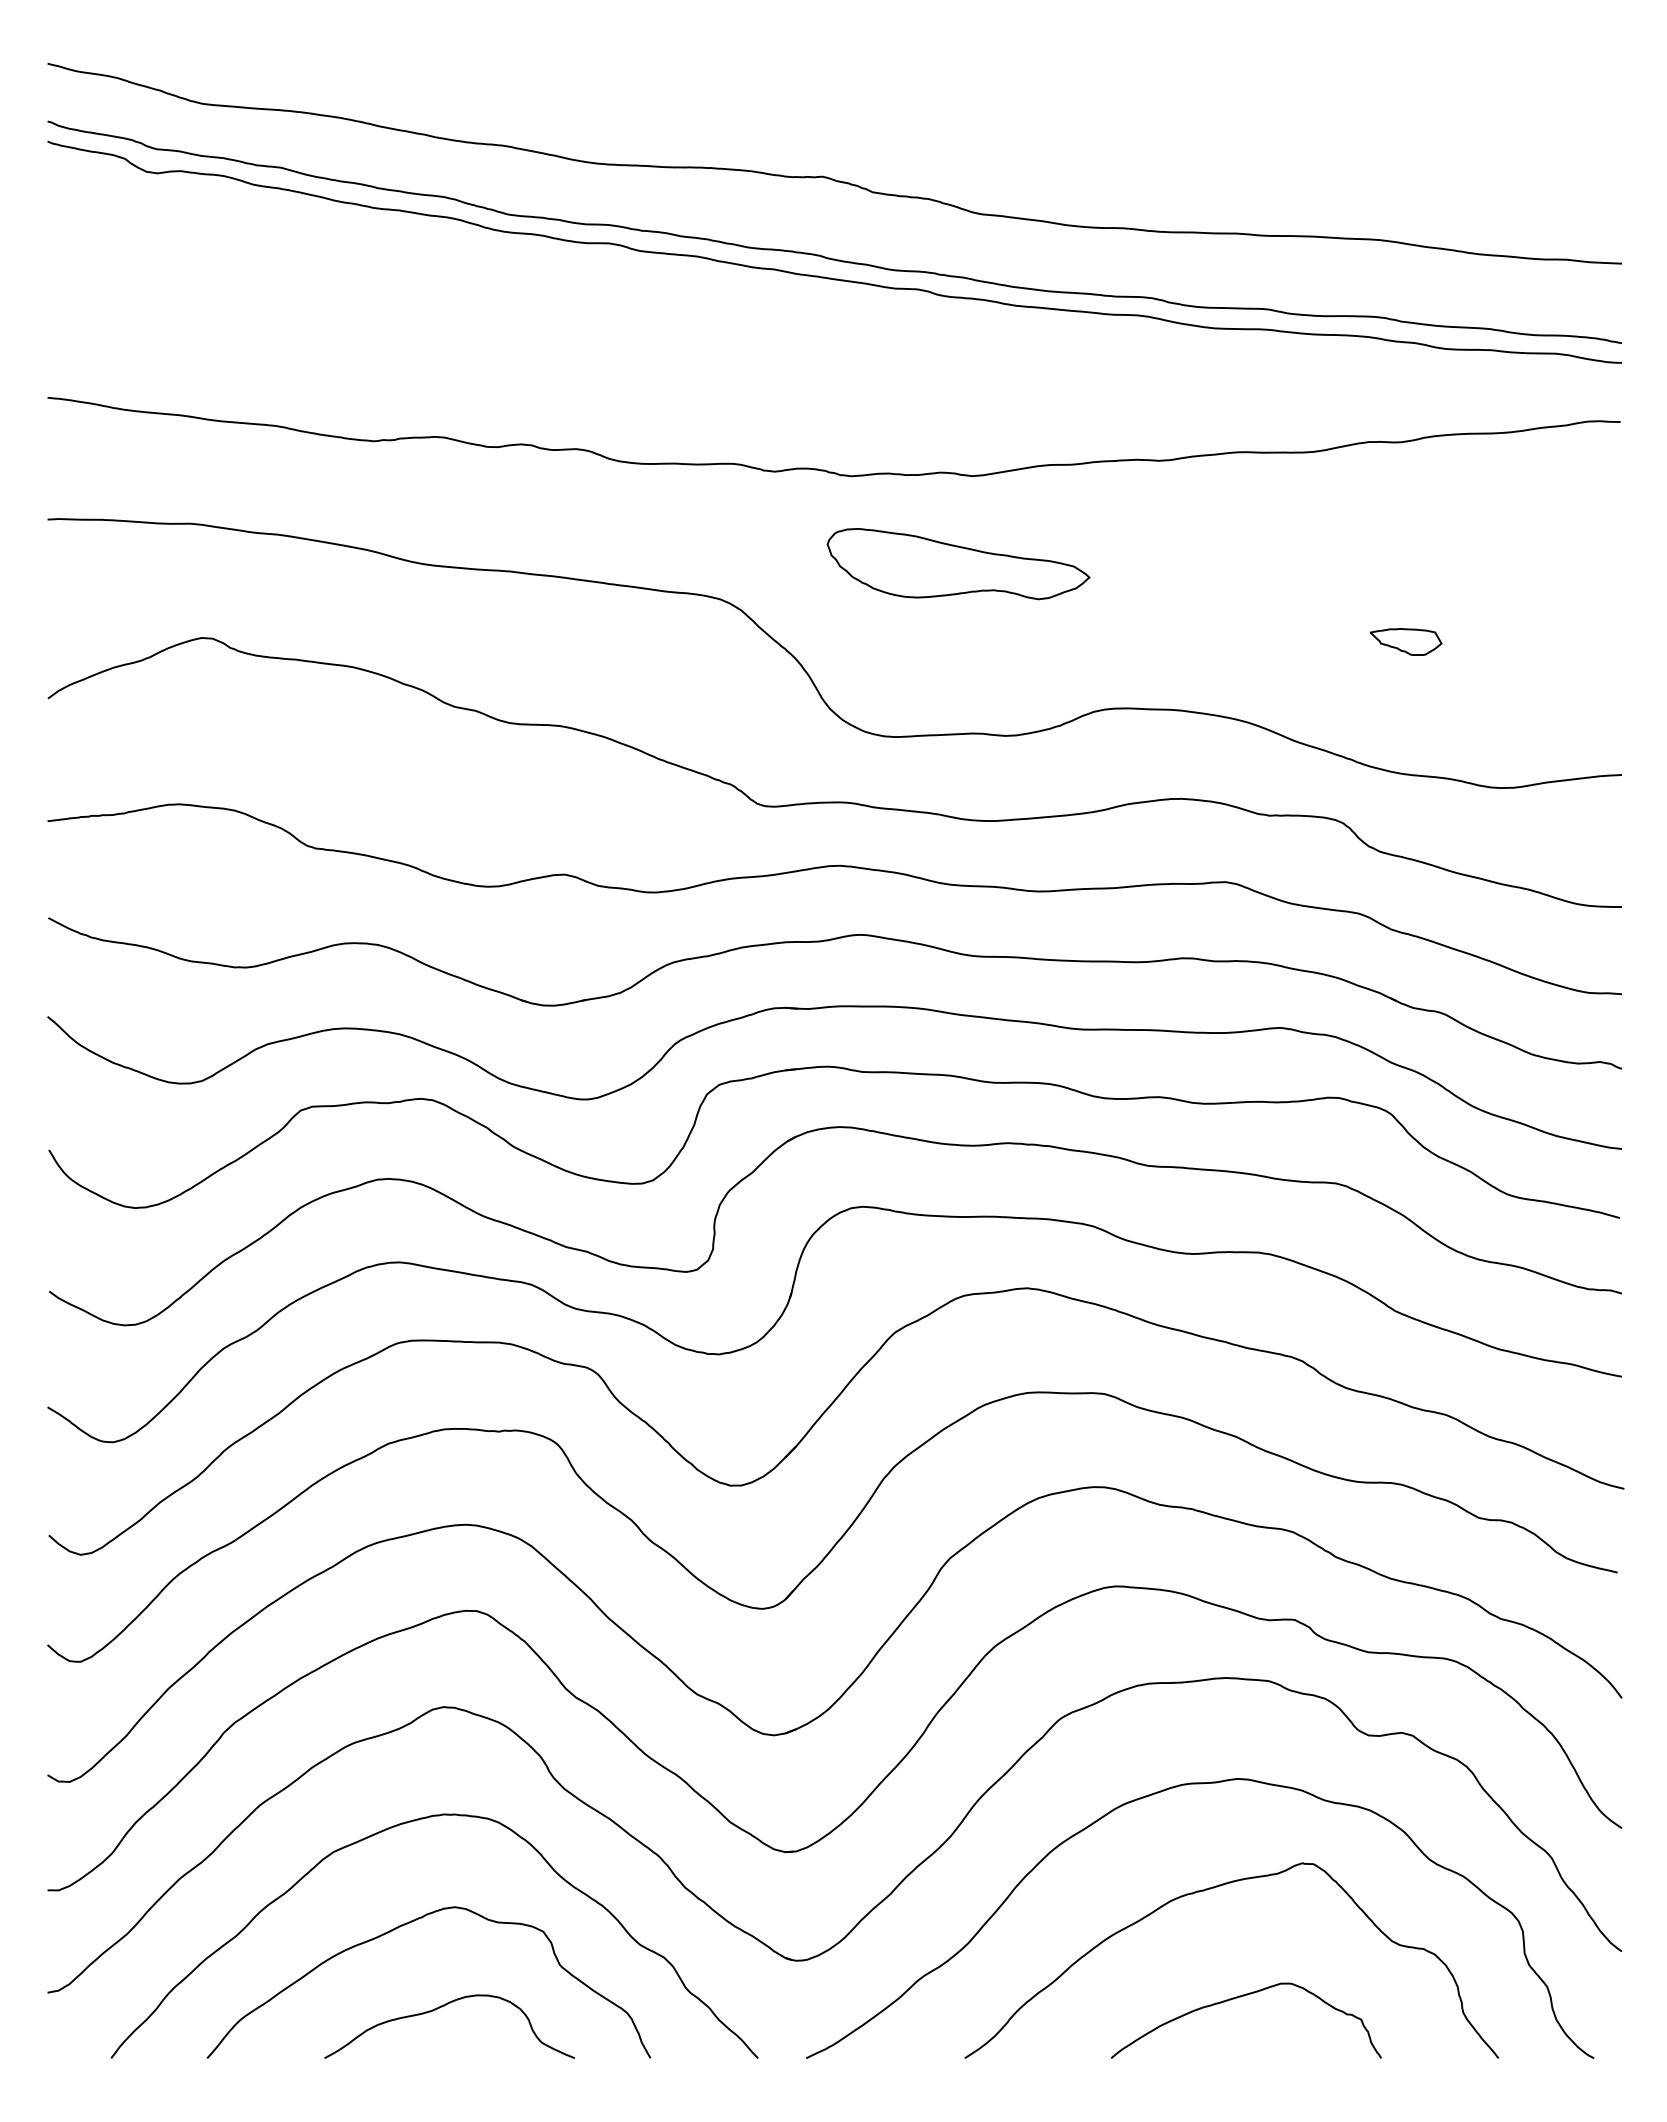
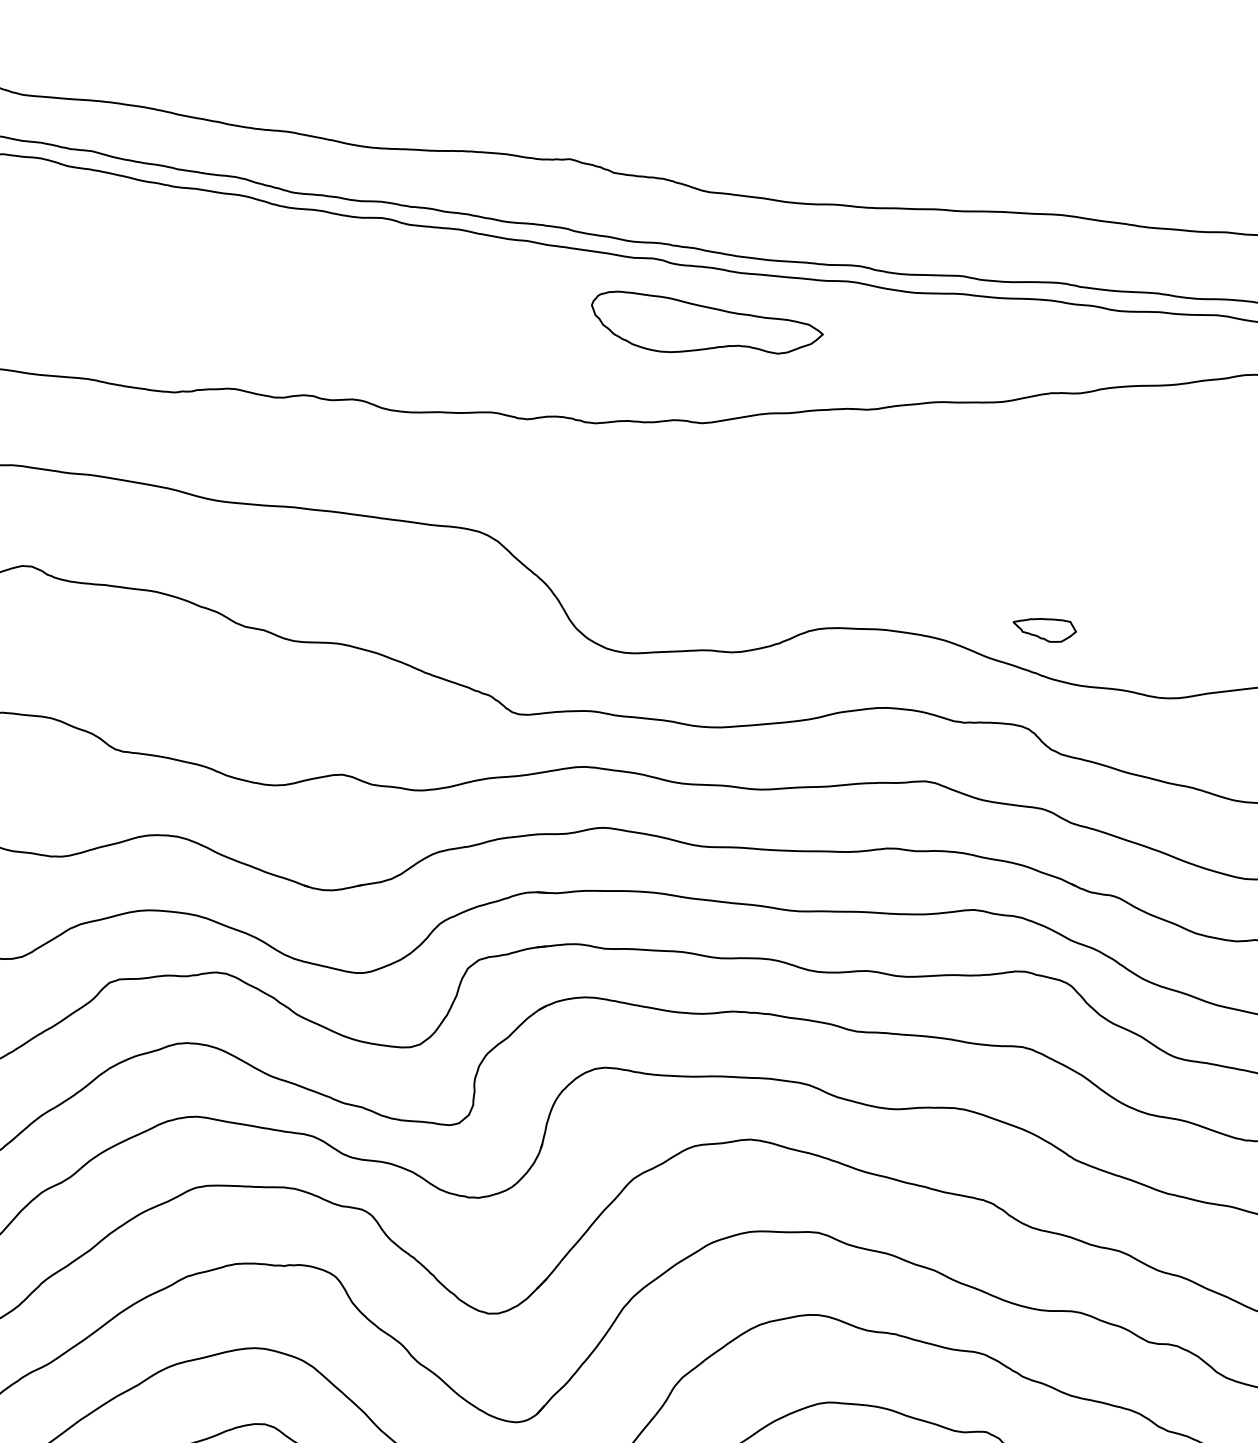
part: (958, 564) -> (707, 323), moved
part: (1406, 641) -> (1045, 629), moved

